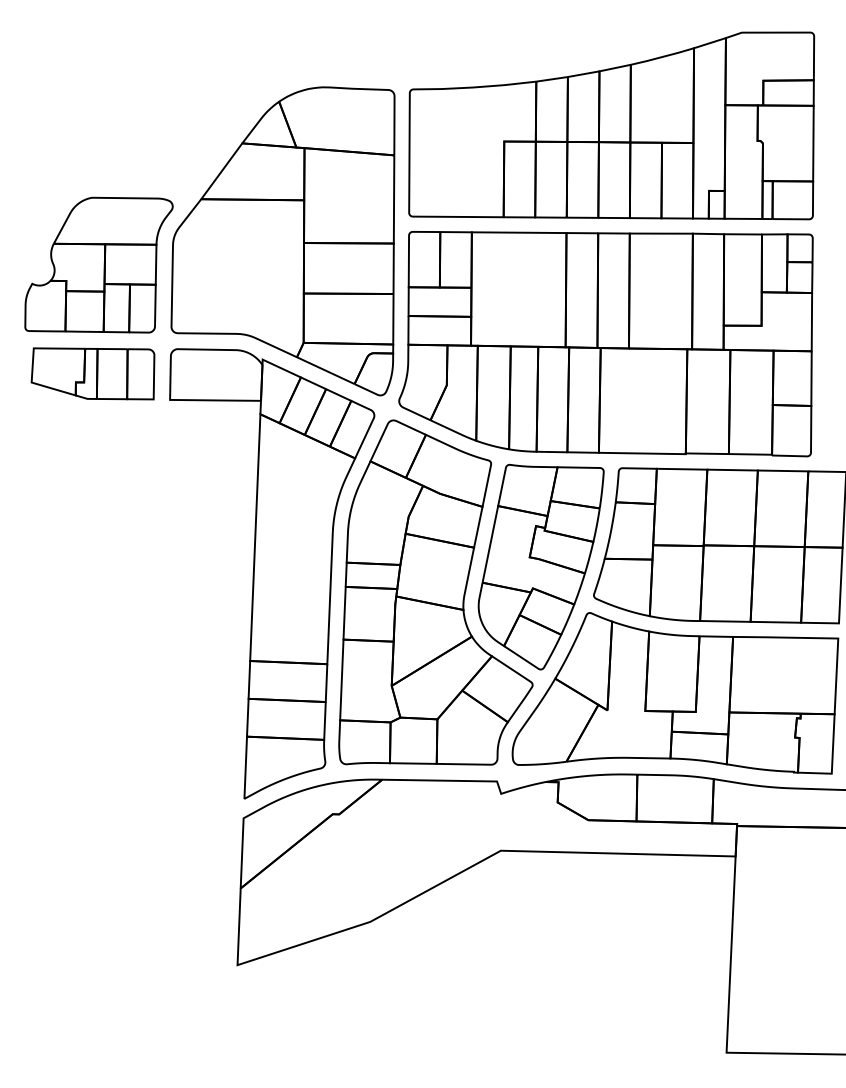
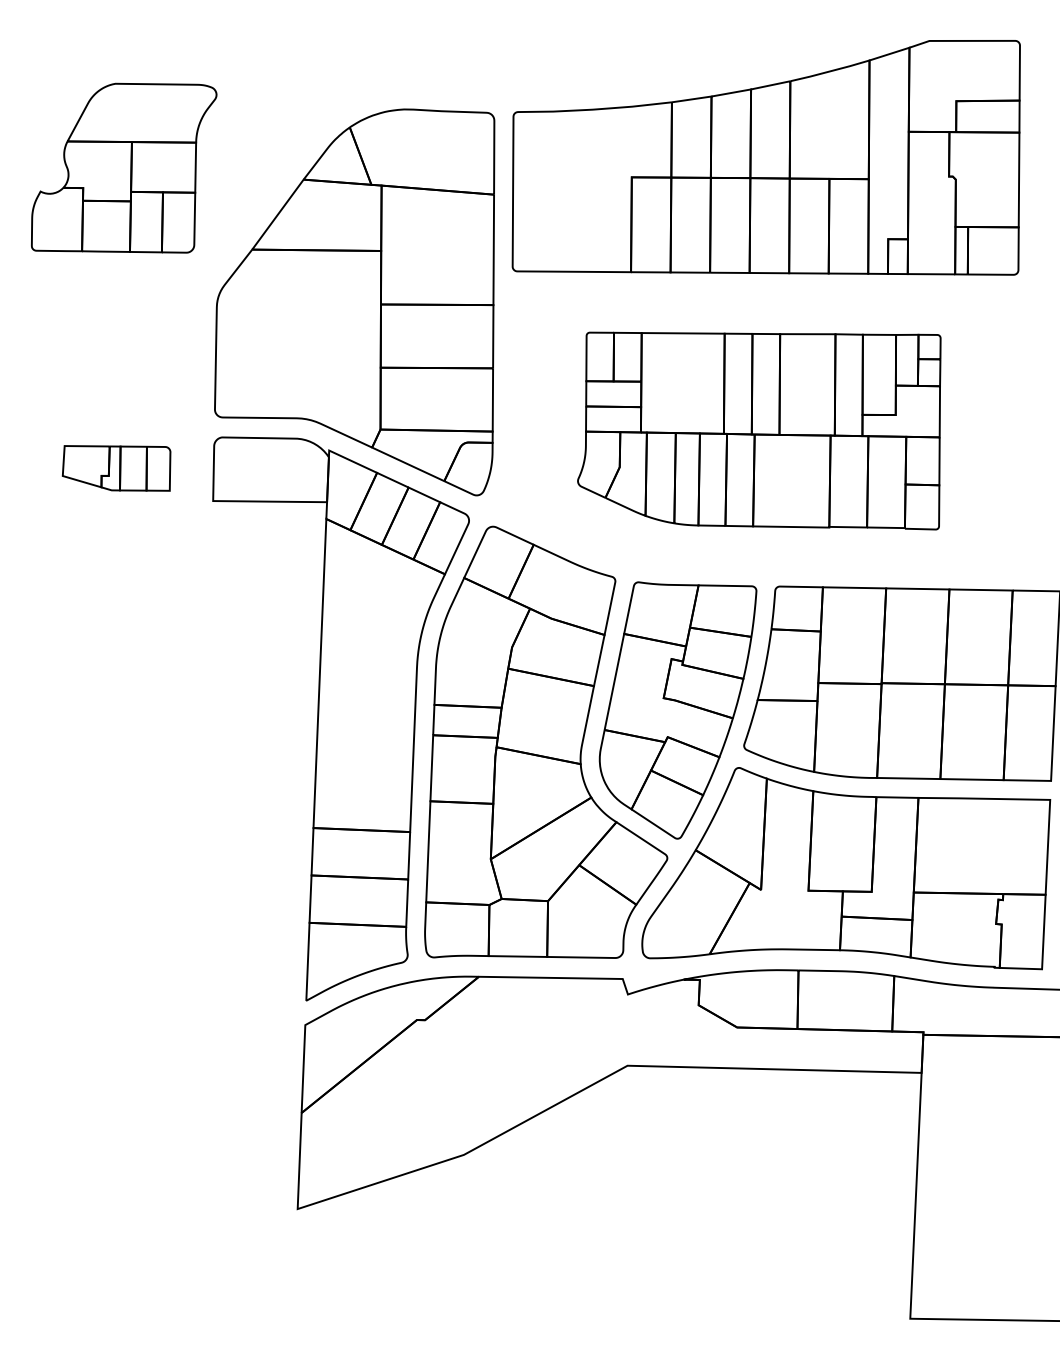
part: (99, 264) -> (124, 167), moved
part: (606, 343) -> (759, 430), size x0.7
part: (92, 373) -> (116, 468), size x0.7

